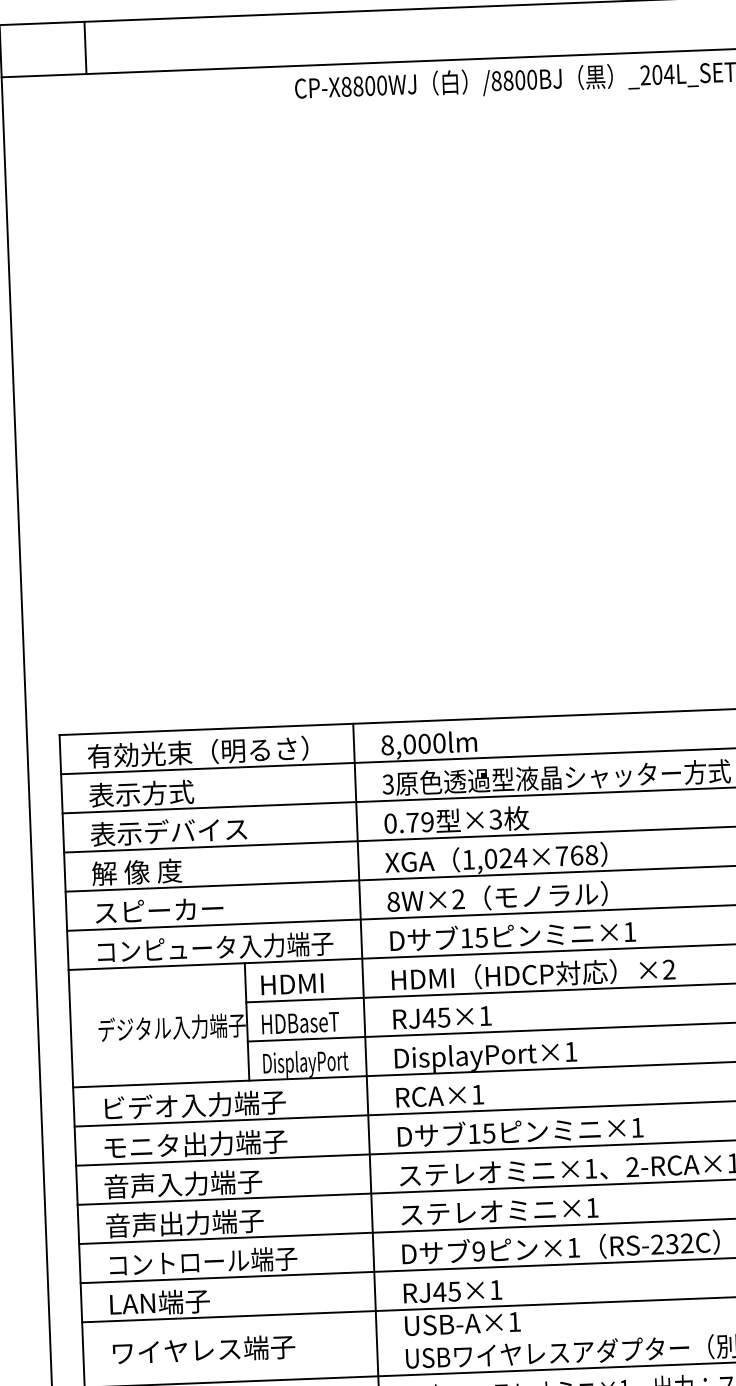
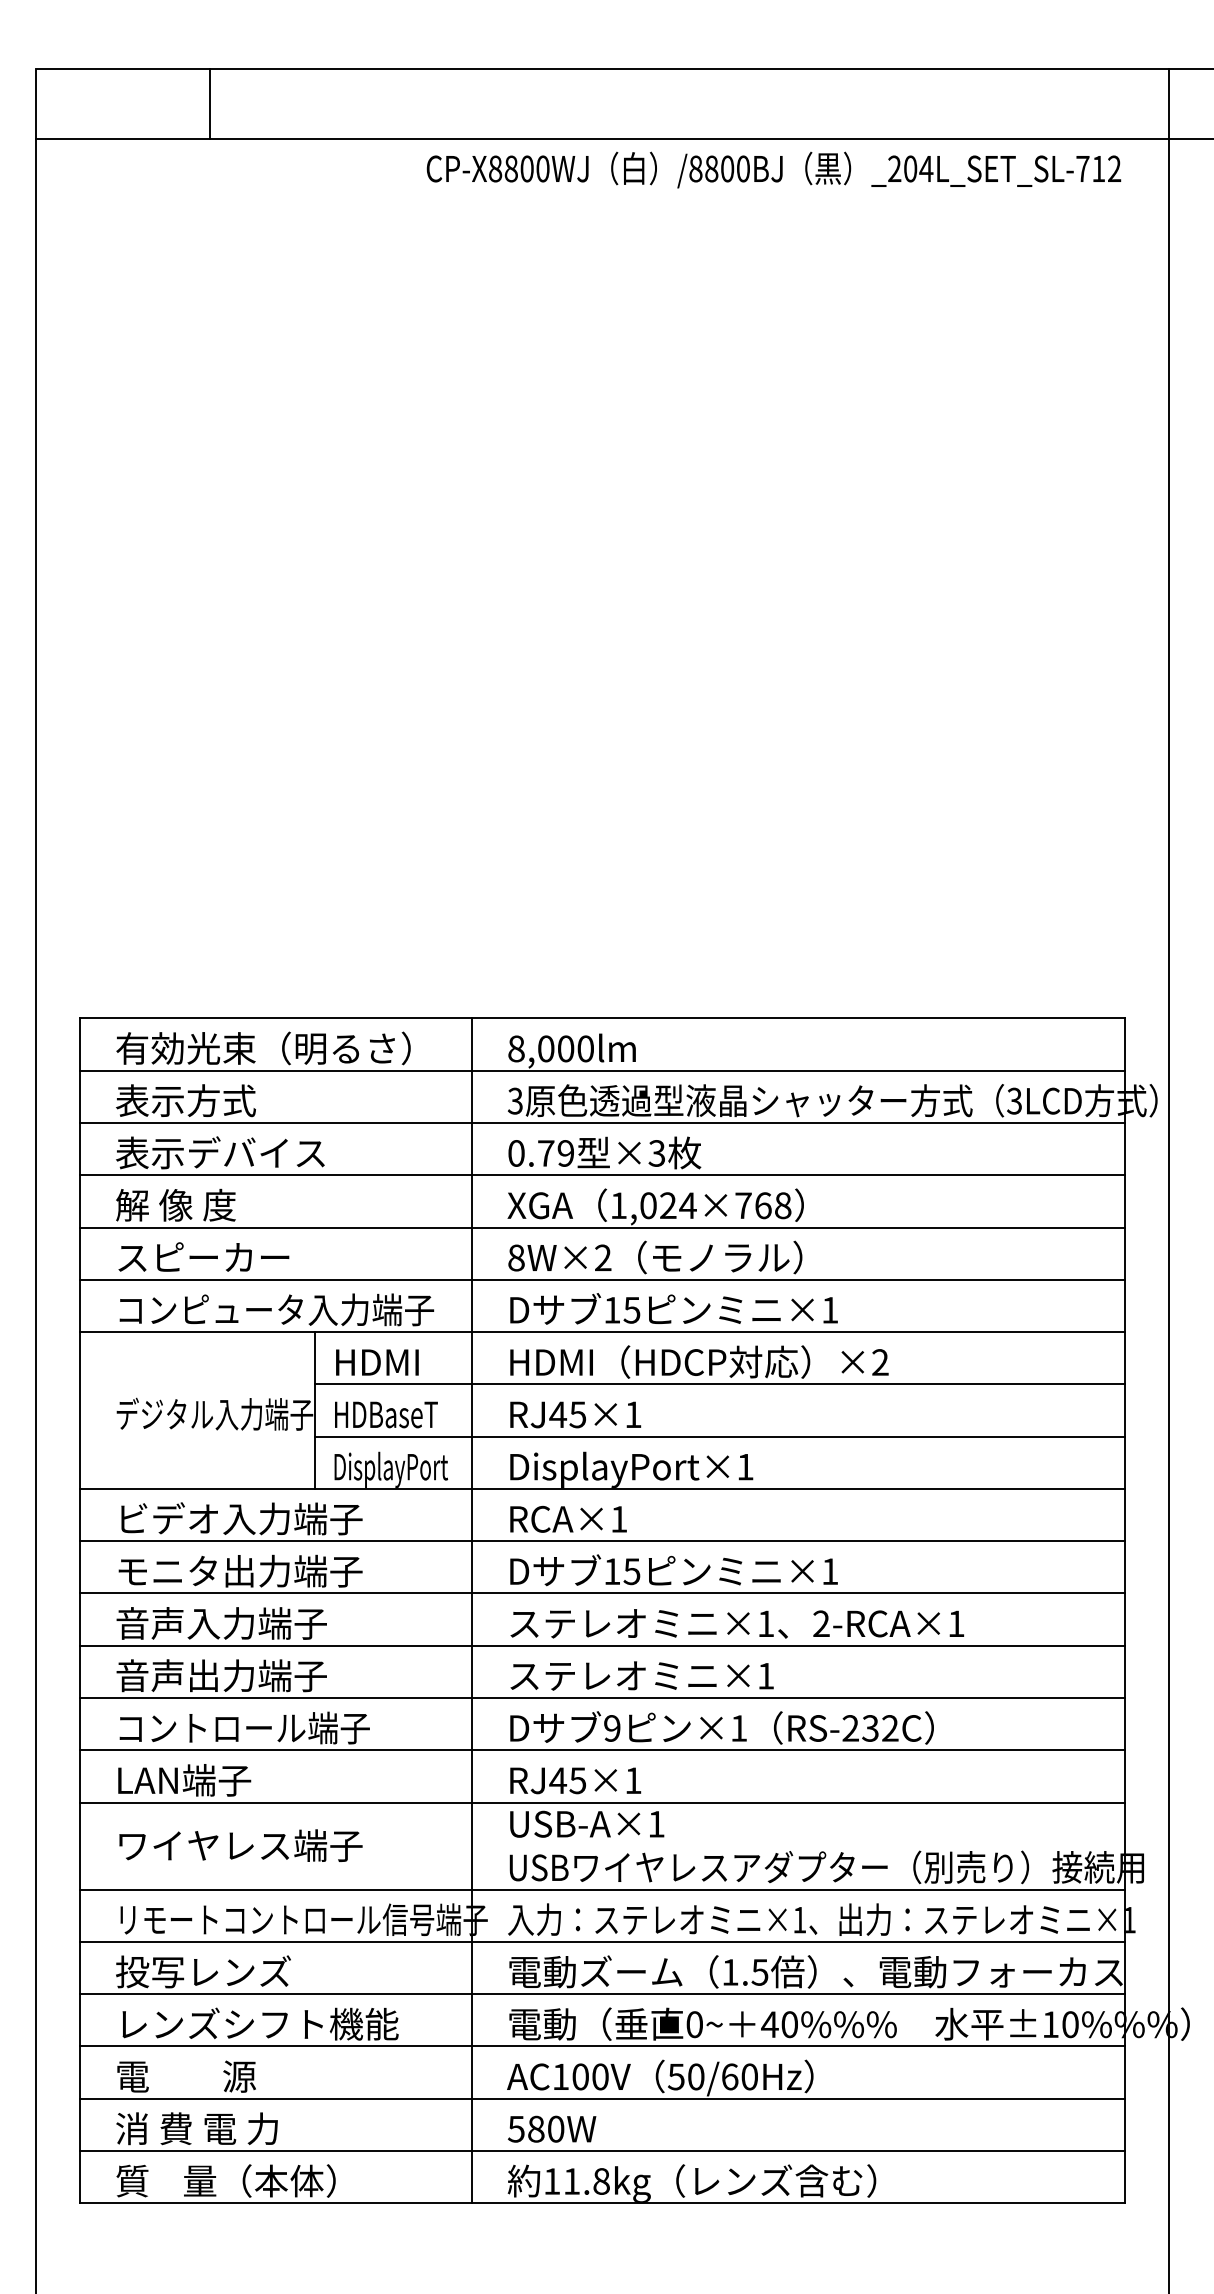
line: (85, 47) -> (210, 103), moved

